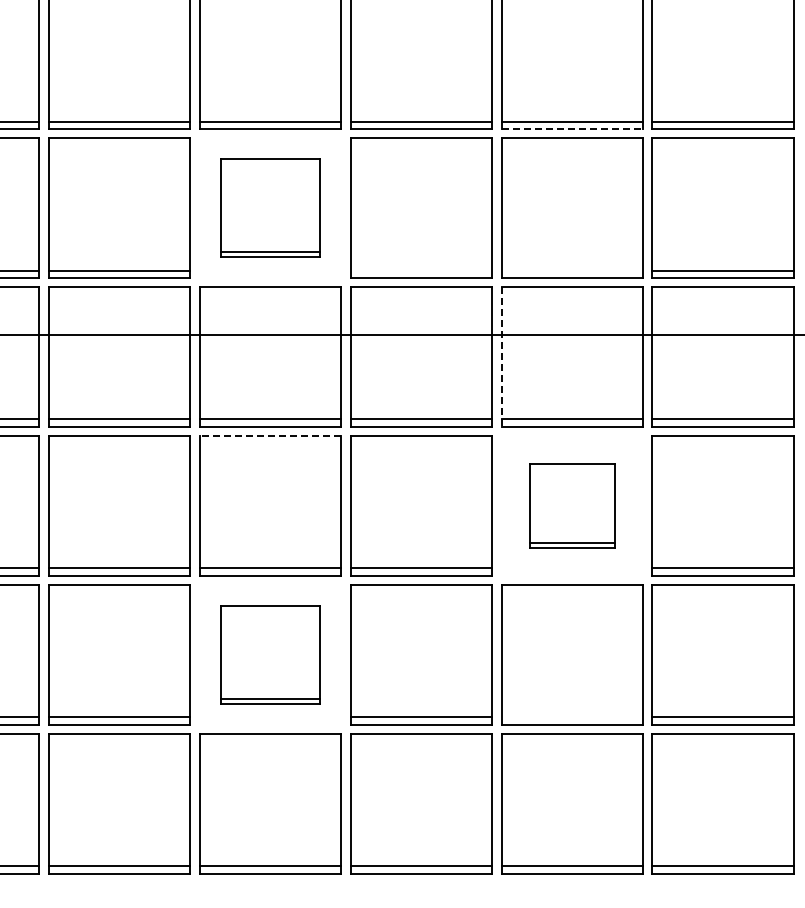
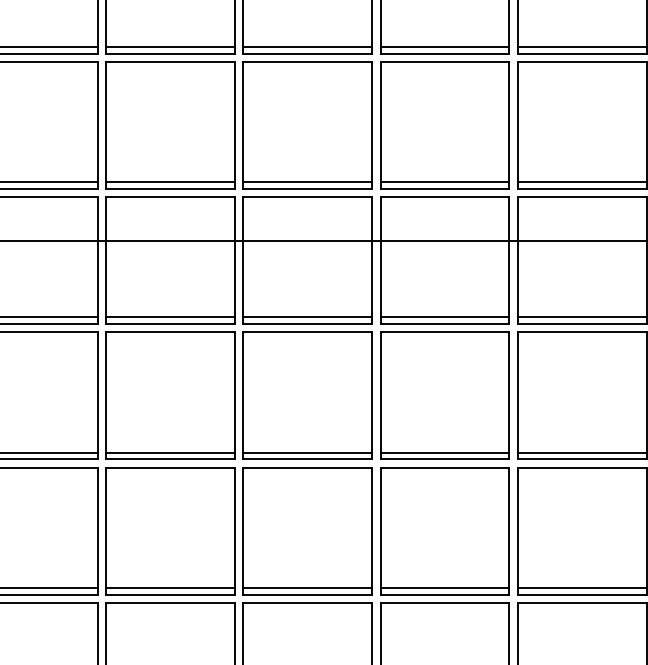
line: (572, 129) -> (445, 53), dashed -> solid
part: (270, 207) -> (170, 124), size x1.43
line: (421, 270) -> (307, 182), added
line: (572, 270) -> (445, 182), added
line: (501, 357) -> (380, 261), dashed -> solid
line: (270, 435) -> (170, 331), dashed -> solid
part: (572, 505) -> (445, 395), size x1.67
part: (270, 654) -> (170, 530), size x1.43
line: (572, 717) -> (445, 588), added

